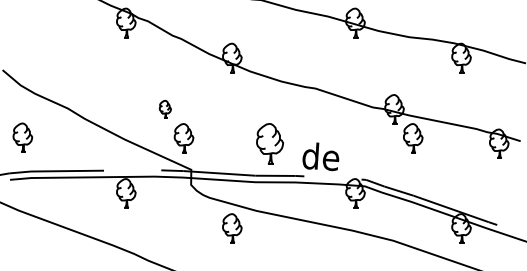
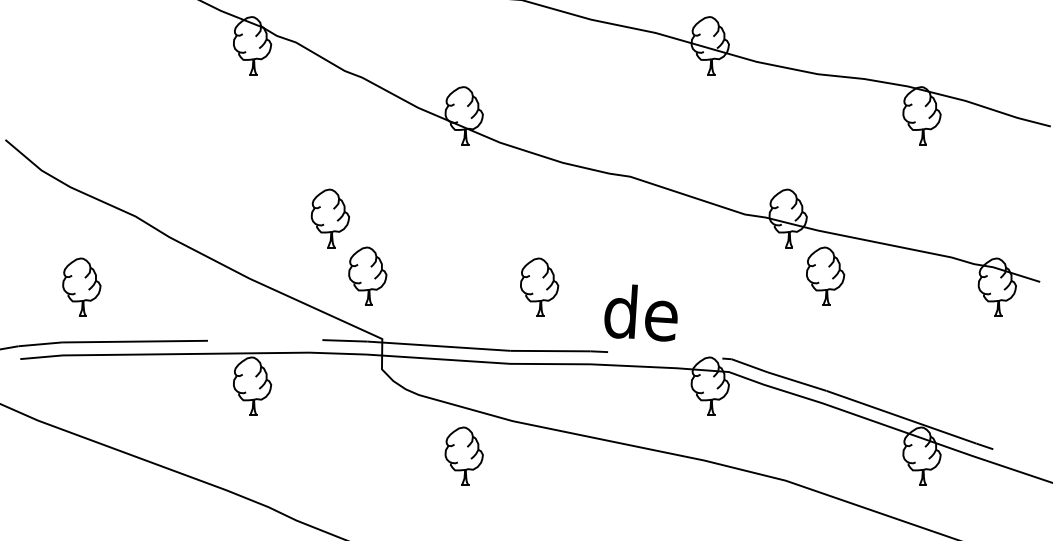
part: (165, 109) -> (330, 218), size x1.67
part: (22, 137) -> (81, 286), moved
part: (269, 143) -> (538, 286), size x0.71

